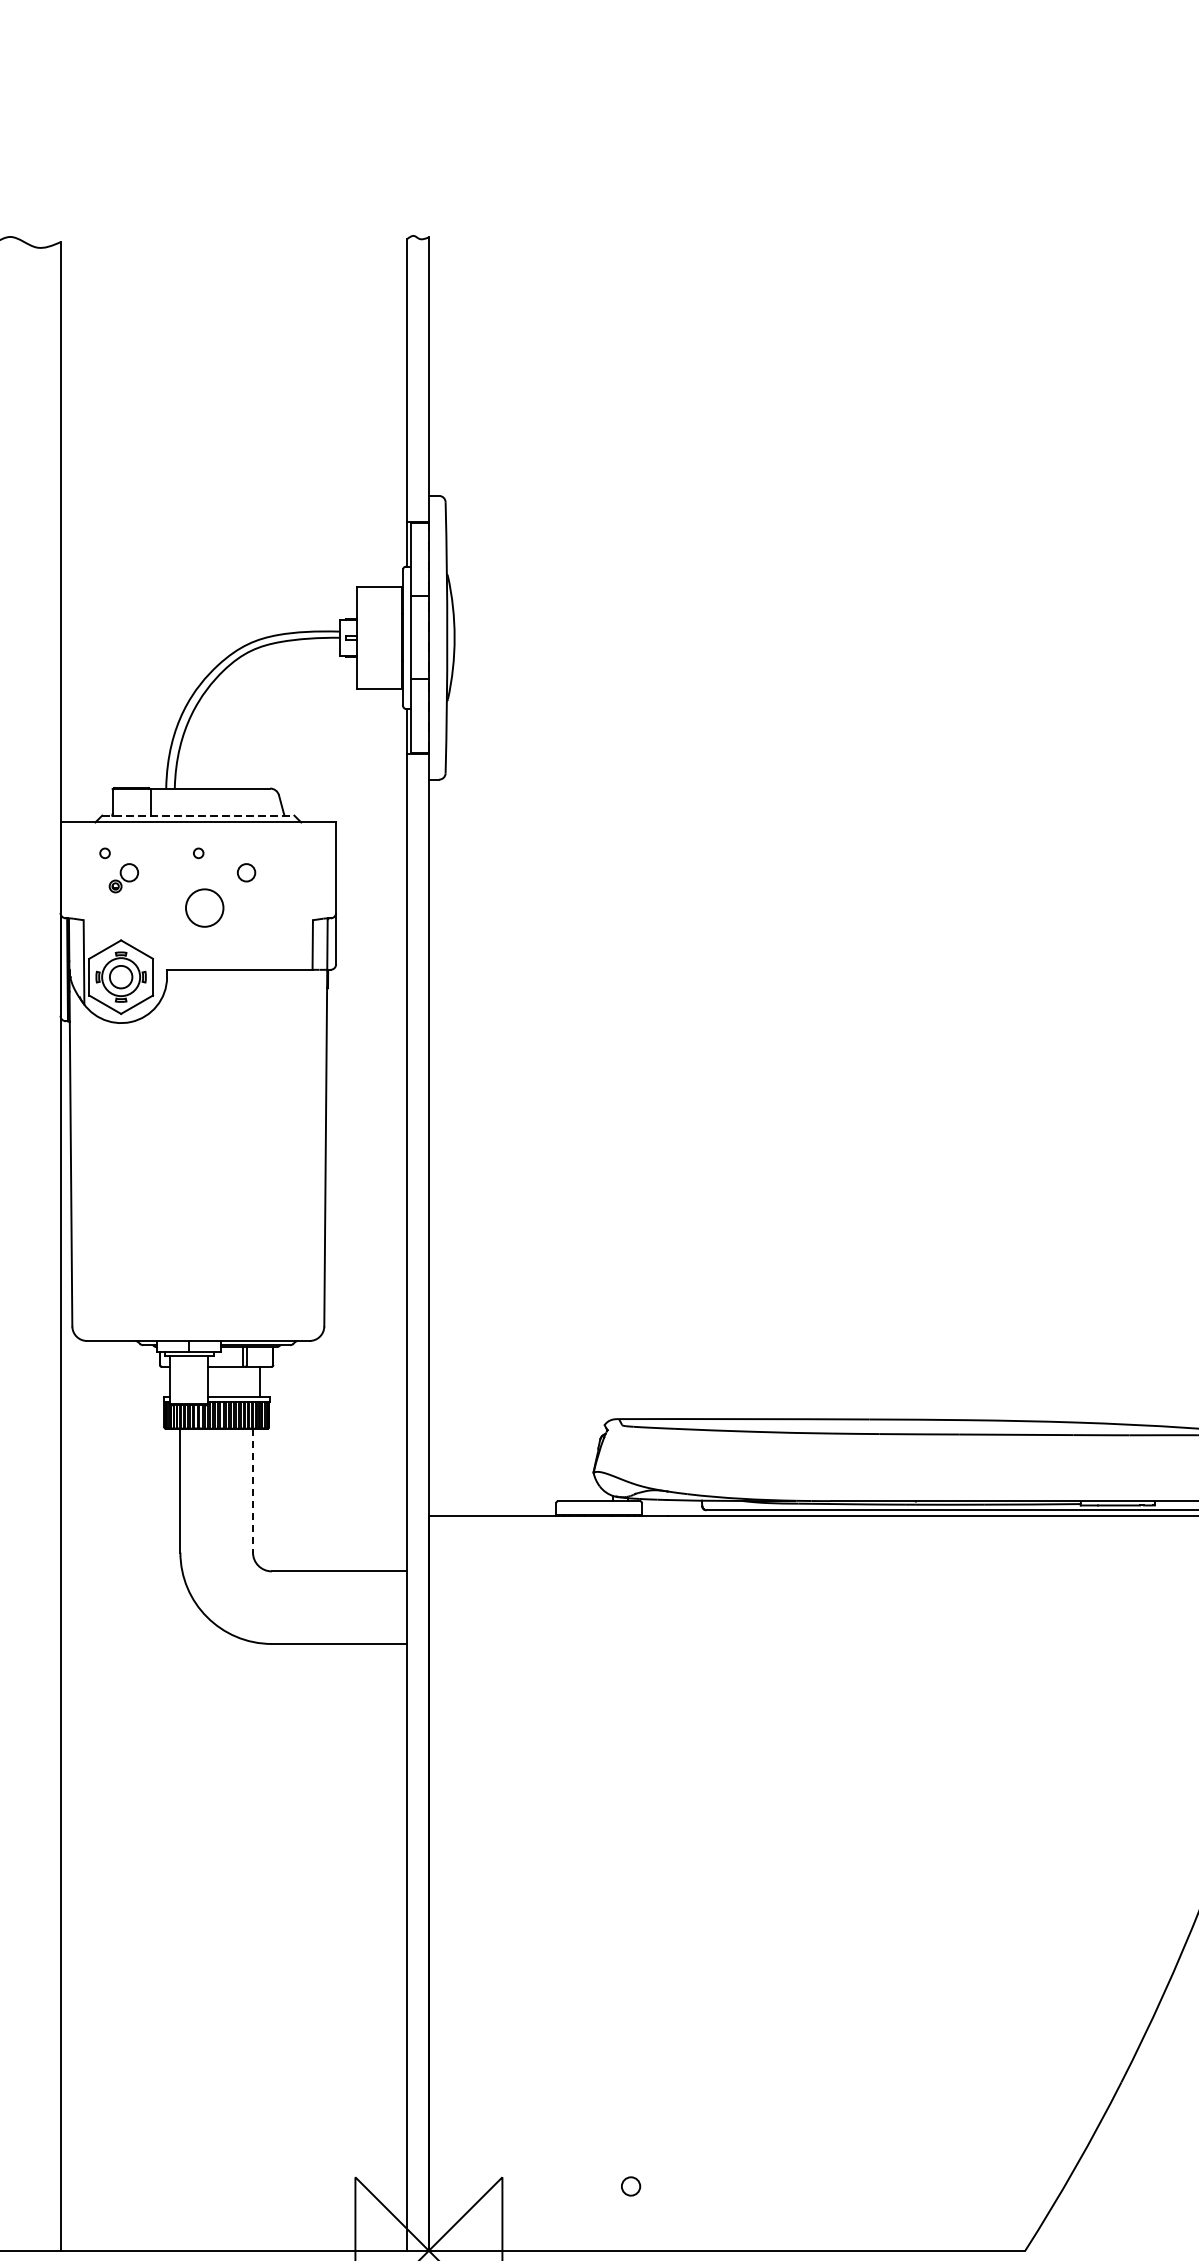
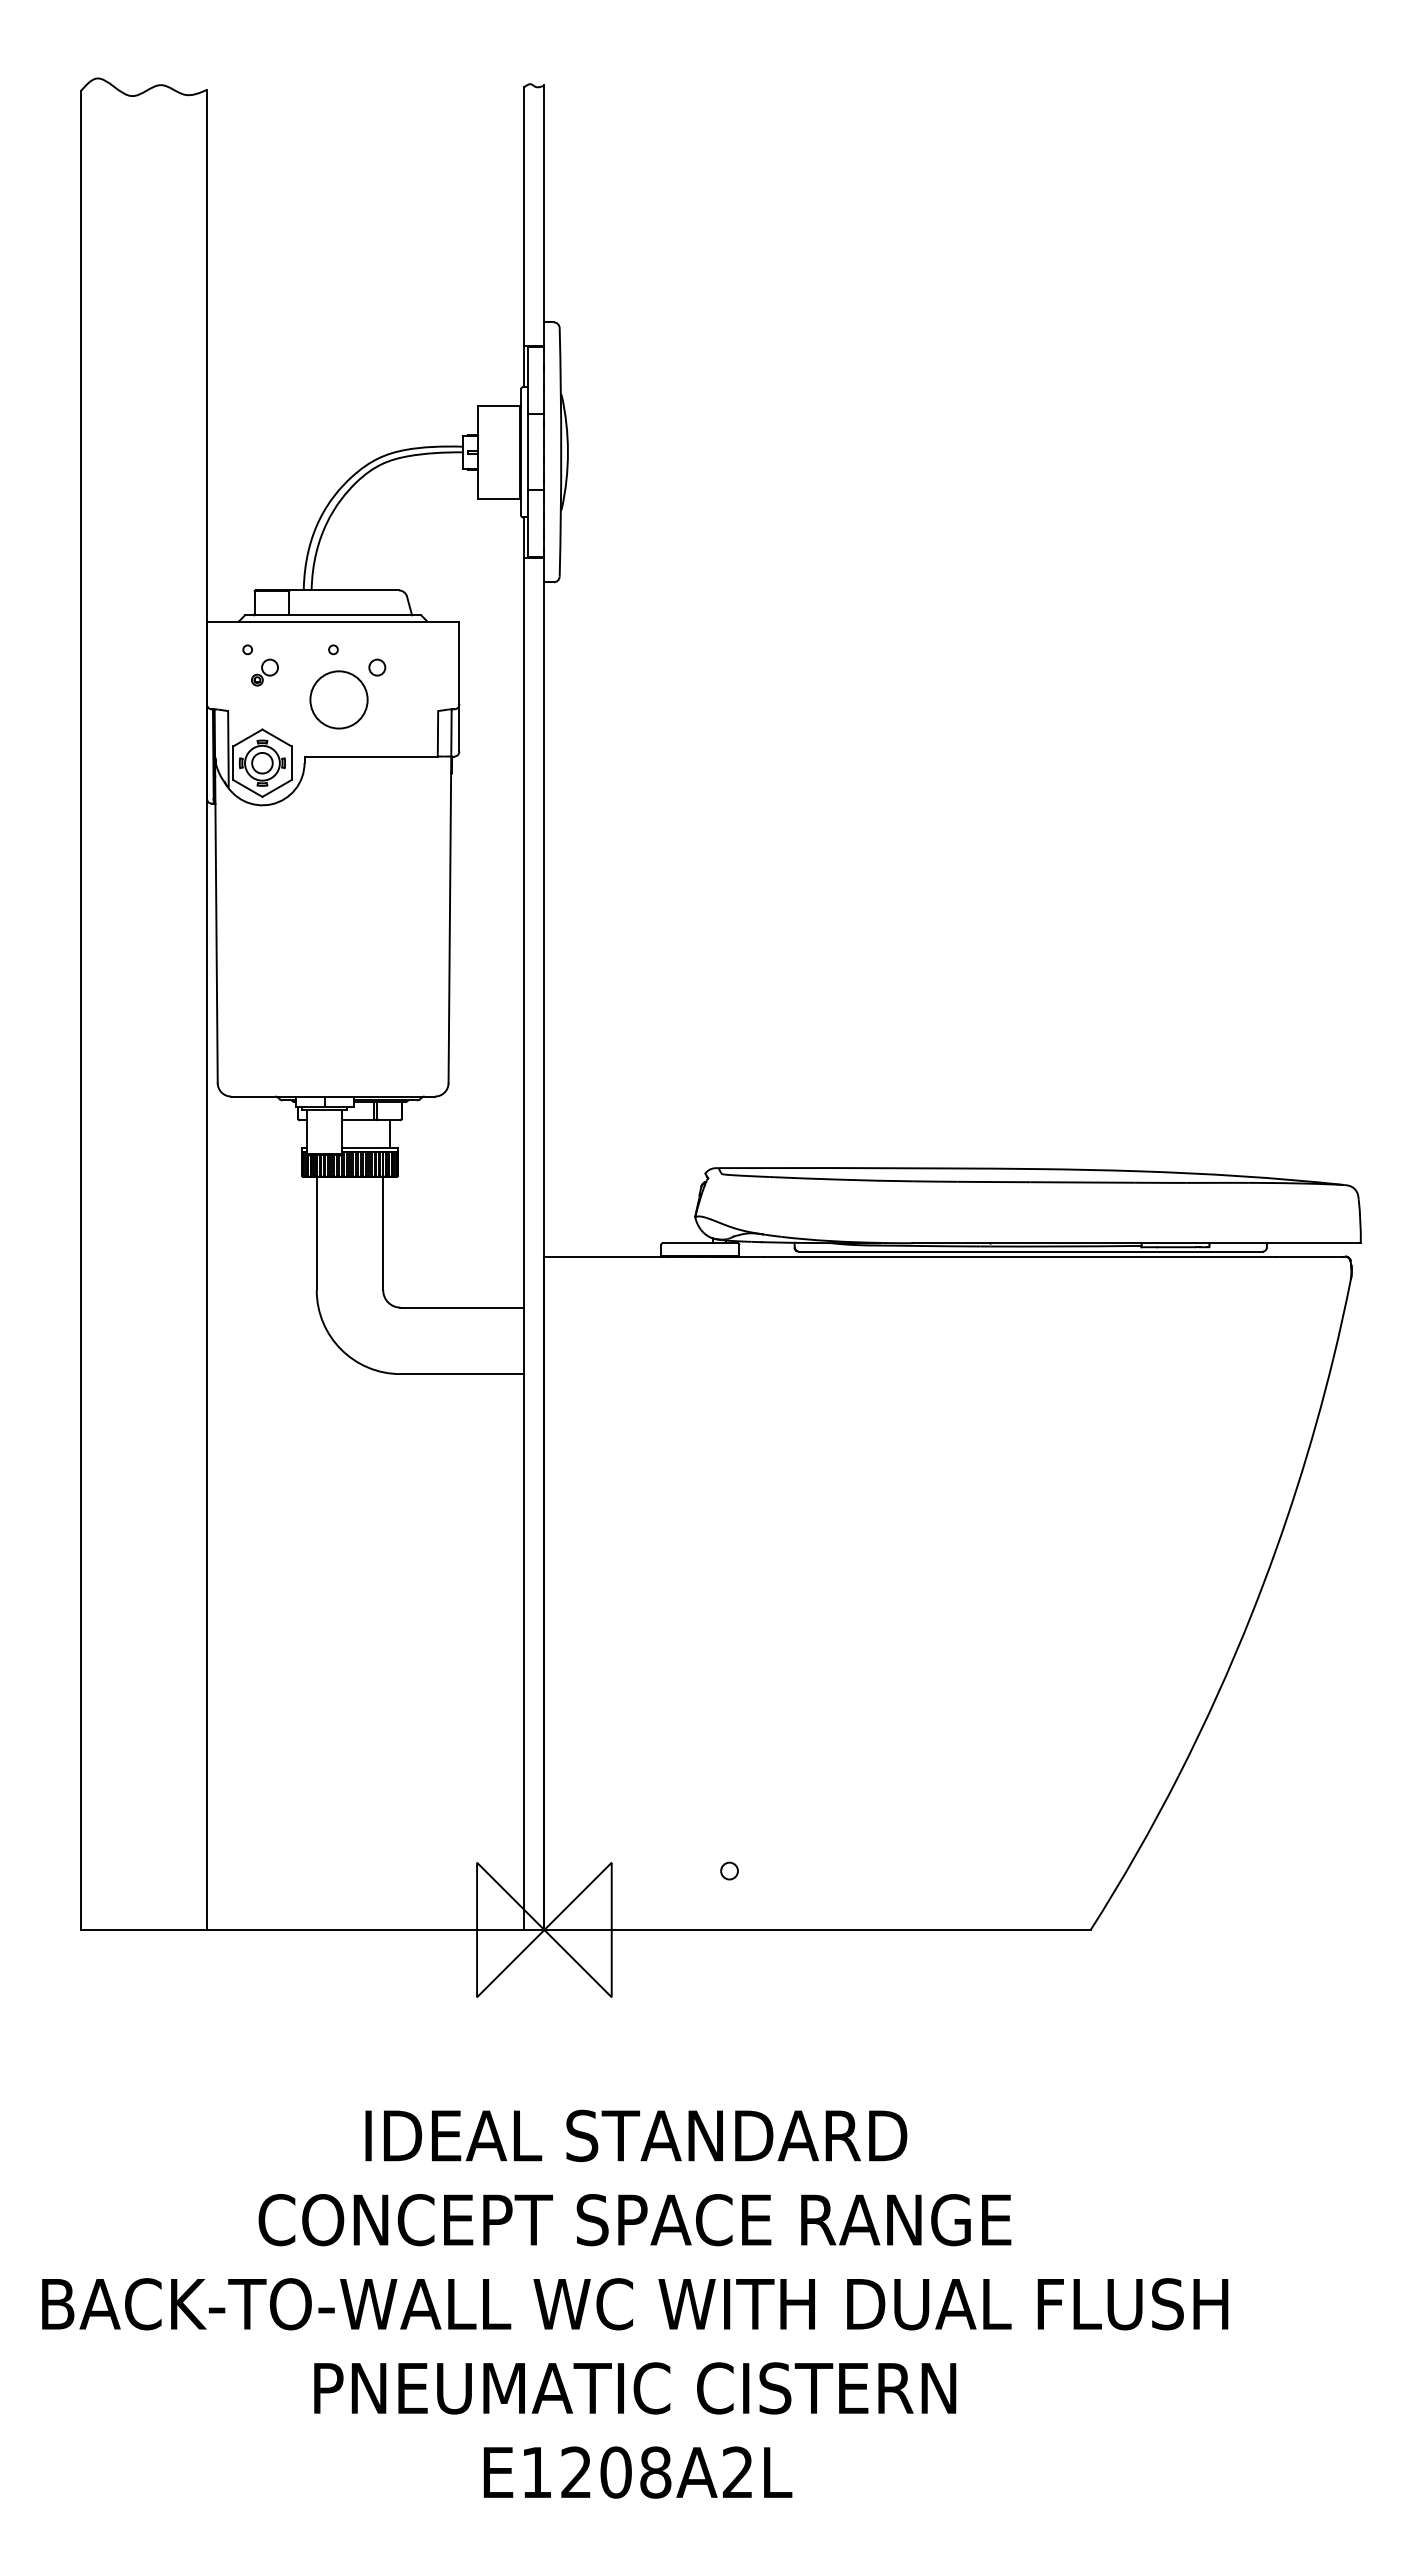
line: (198, 815) -> (333, 615), dashed -> solid
circle: (204, 907) -> (338, 699), size x1.67
line: (253, 1490) -> (383, 1233), dashed -> solid

